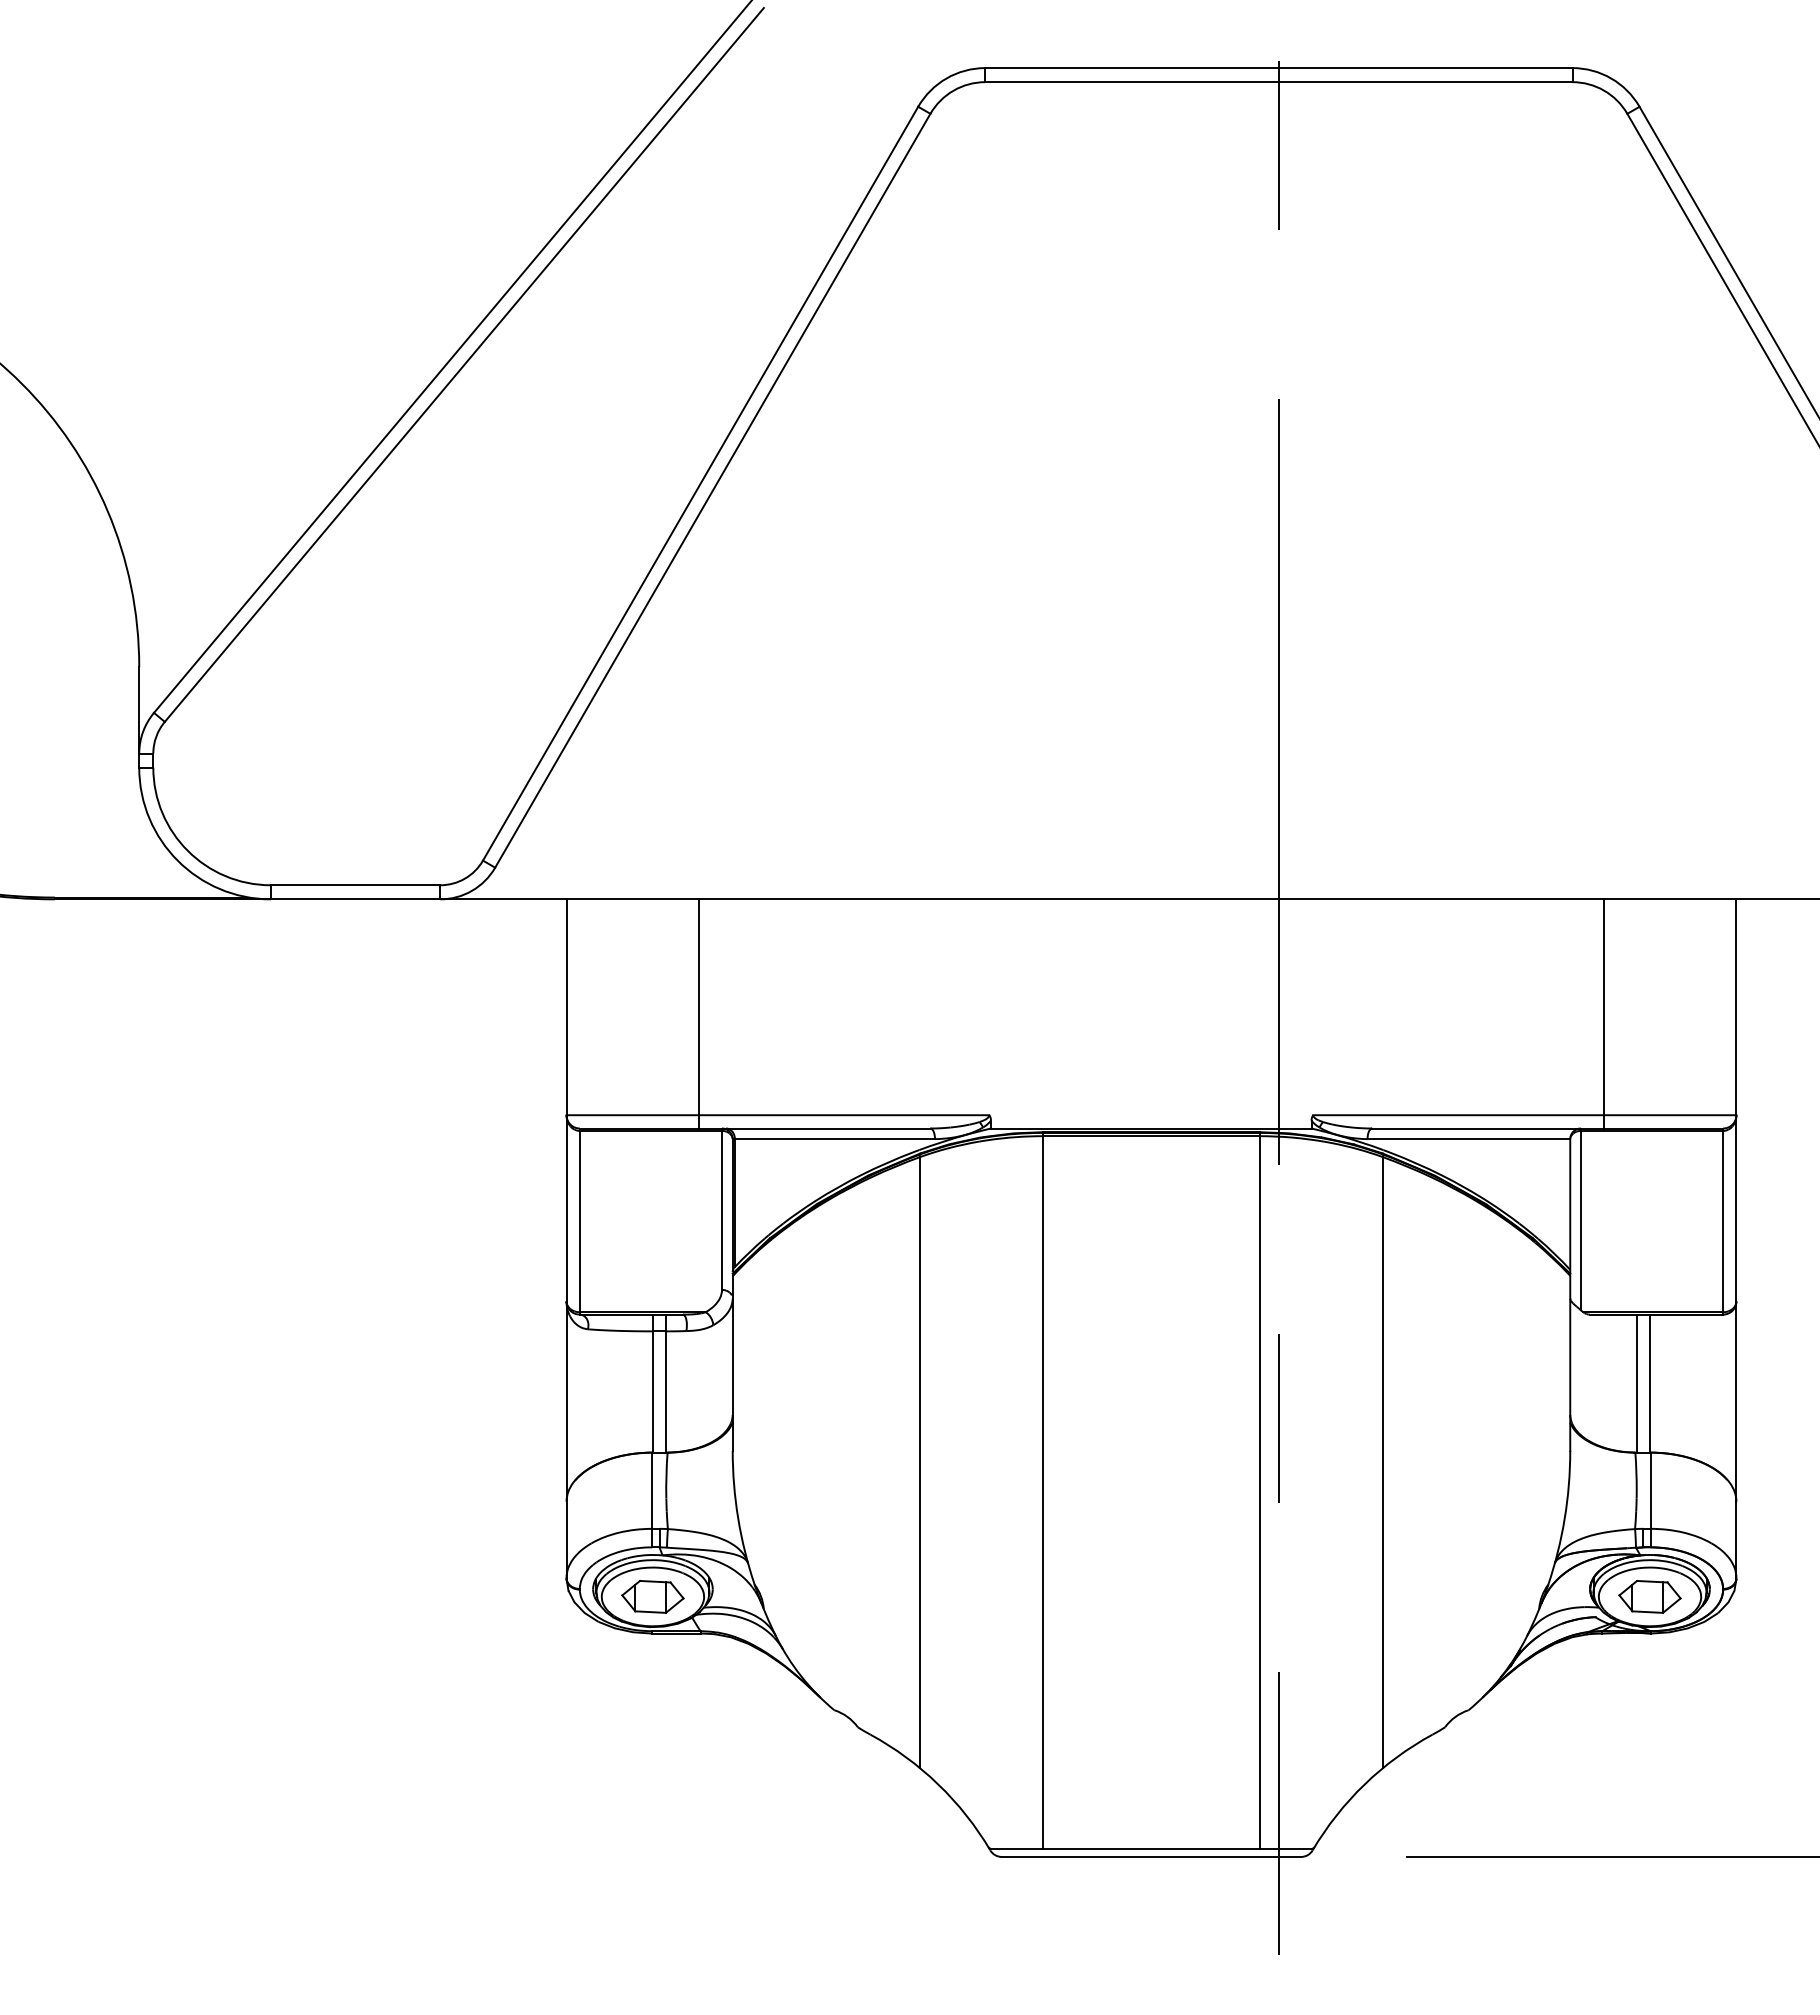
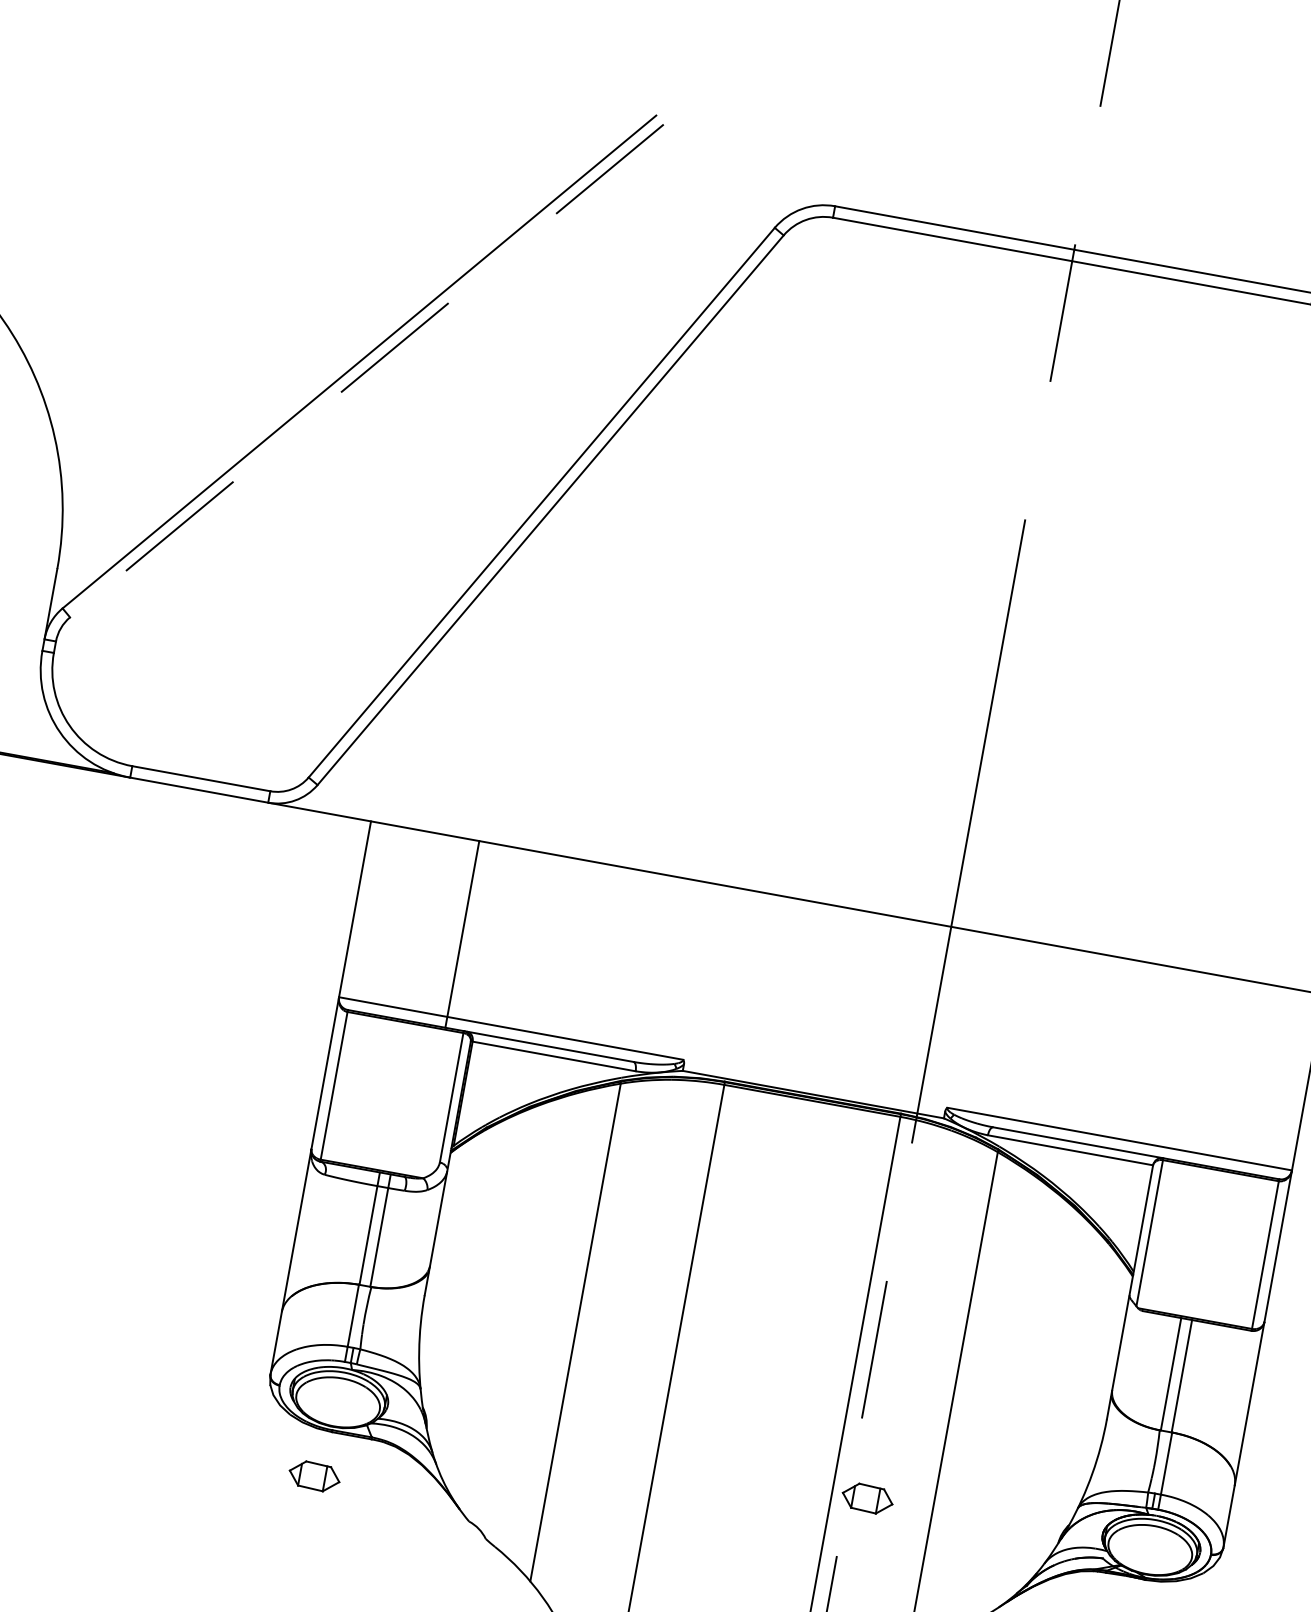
line: (464, 364) -> (367, 370), solid -> dashed
line: (1603, 1013) -> (1198, 1067), removed
part: (652, 1596) -> (314, 1475), moved
part: (1649, 1596) -> (867, 1498), moved

